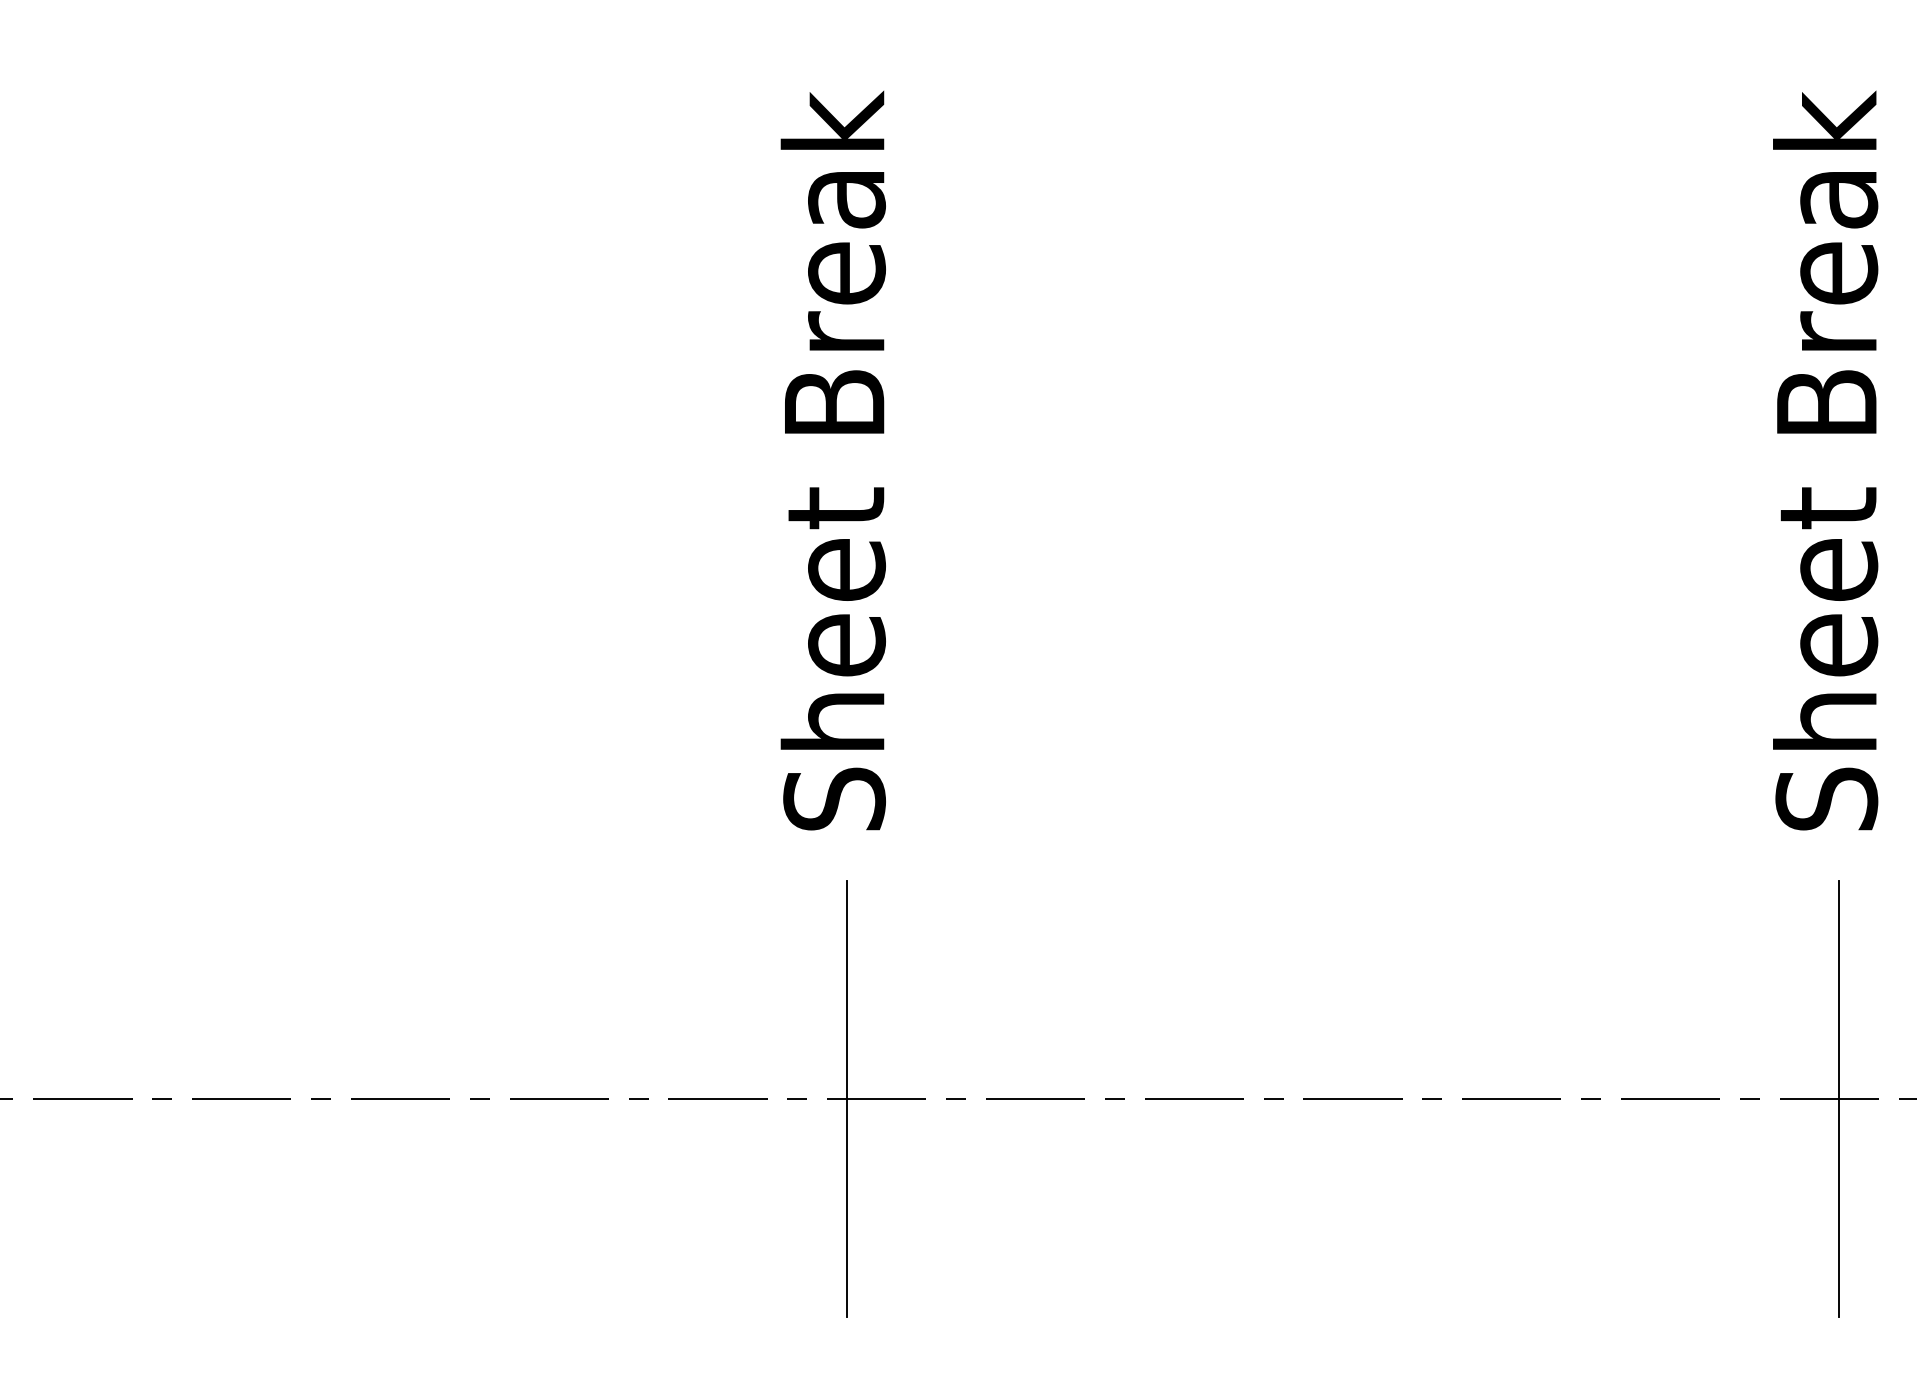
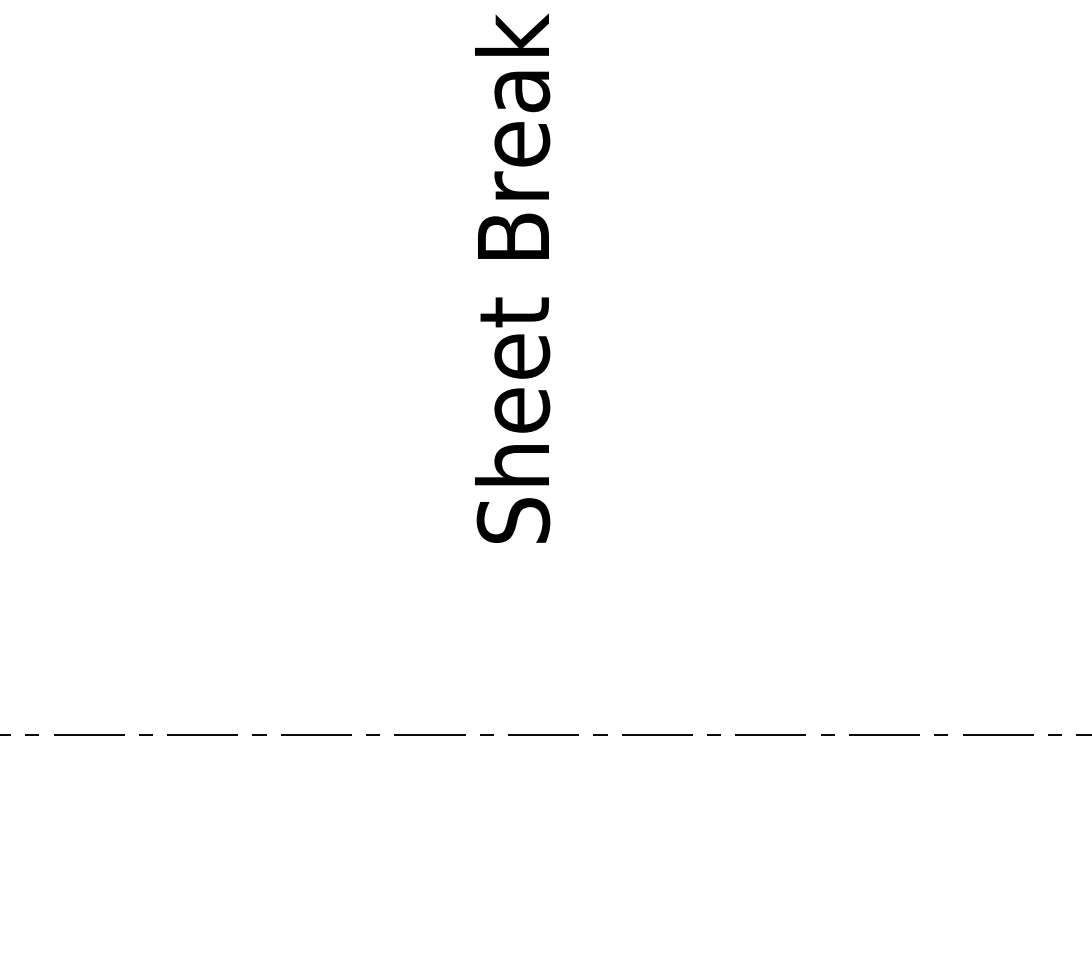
line: (846, 1098) -> (522, 734), removed

